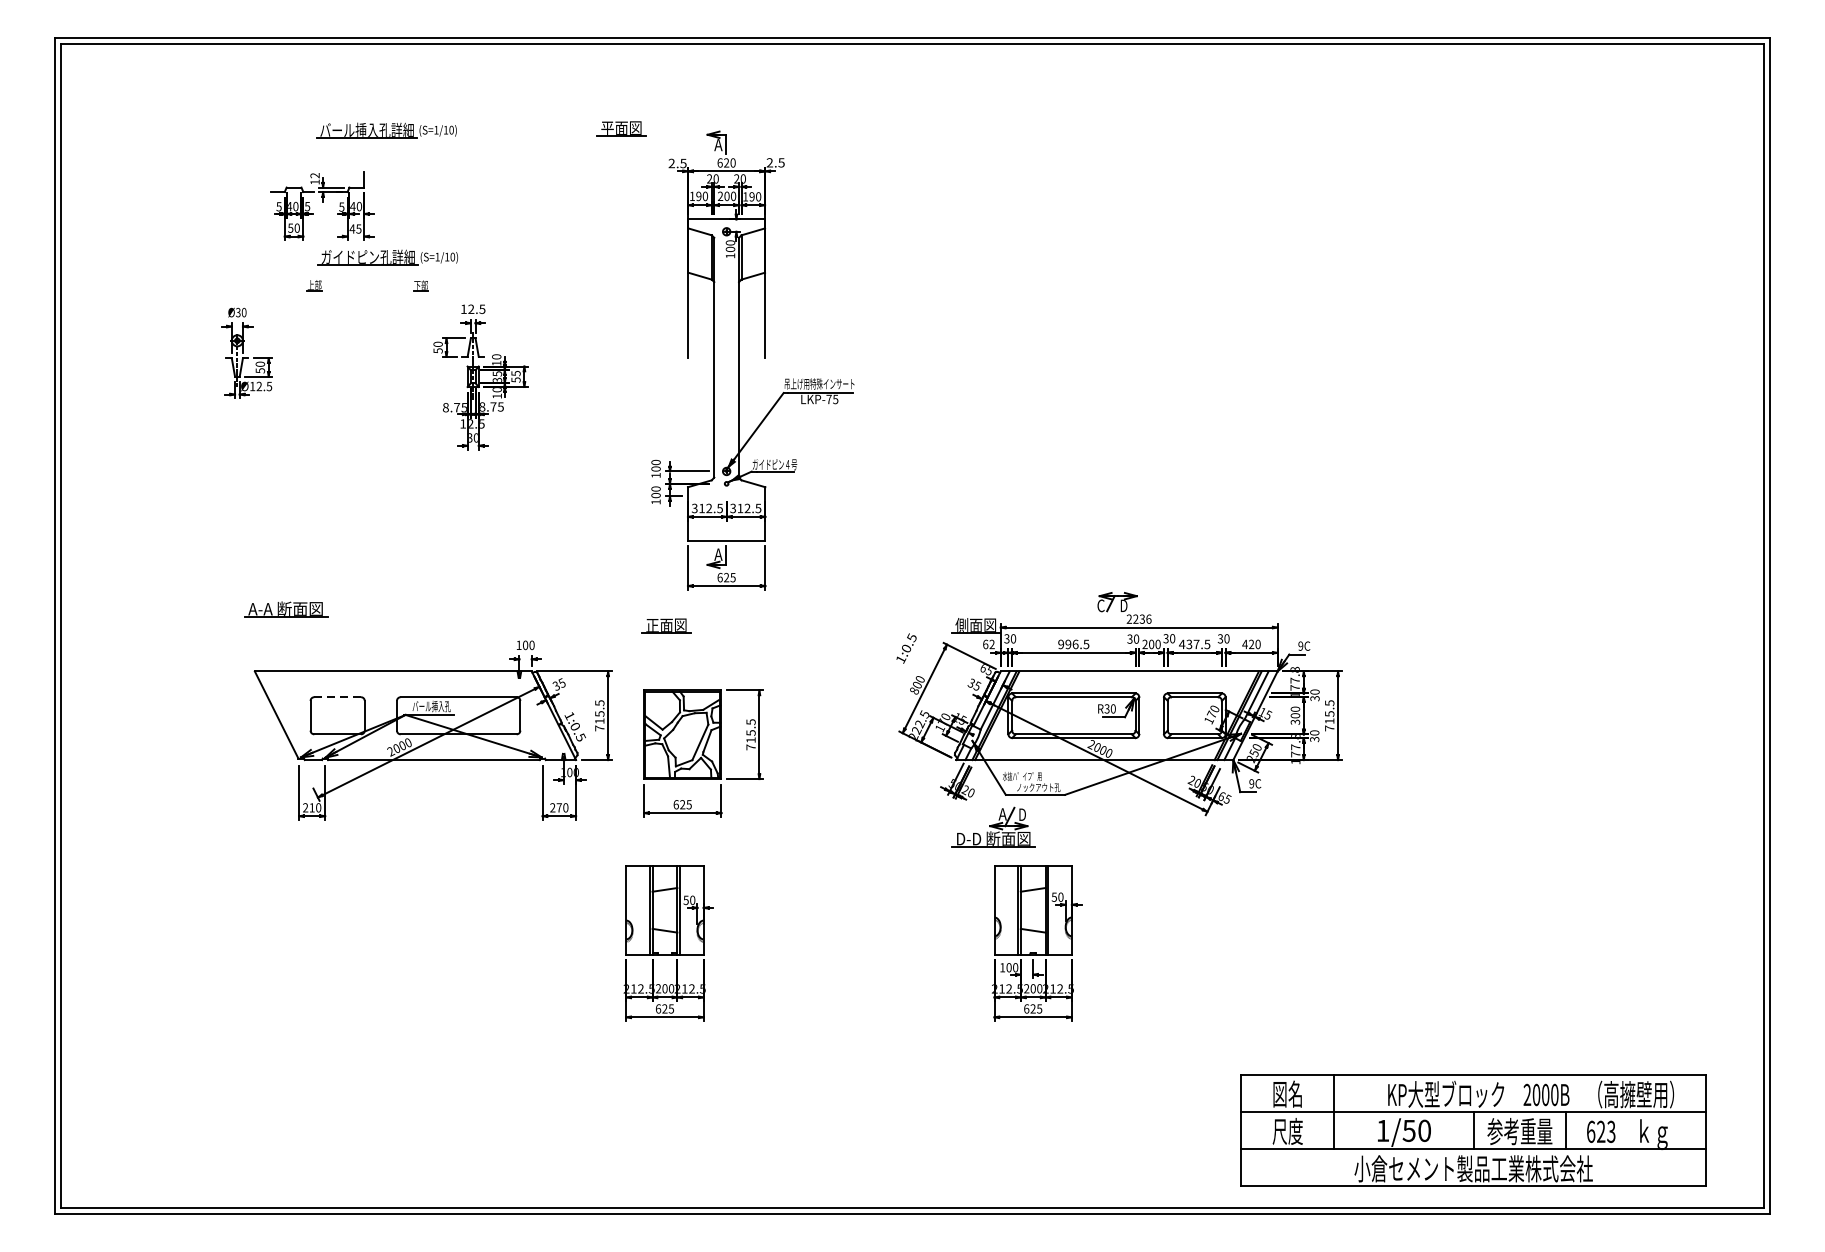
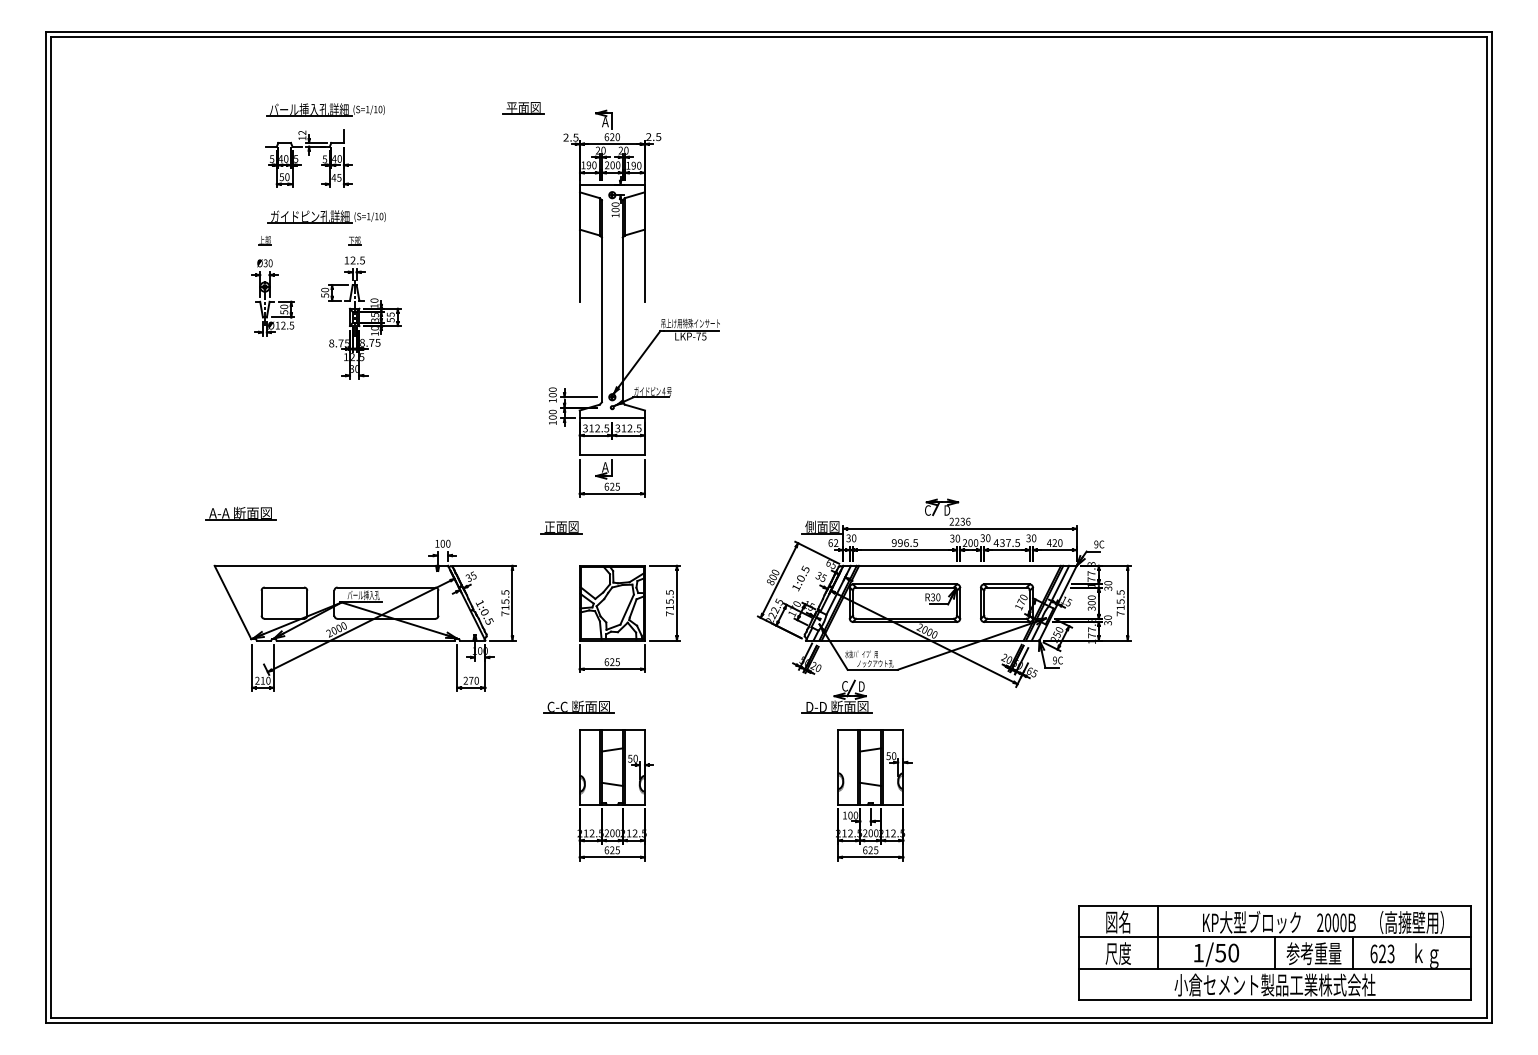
part: (322, 206) -> (308, 158), moved
part: (246, 353) -> (272, 297), moved
part: (481, 376) -> (361, 317), moved
line: (725, 496) -> (611, 418), added
text: (905, 648) -> (800, 578), moved
line: (337, 697) -> (284, 587), dashed -> solid
part: (703, 752) -> (629, 618), moved
text: (1002, 814) -> (844, 686), A -> C
part: (686, 838) -> (578, 706), added
part: (668, 943) -> (615, 795), moved
part: (1473, 1130) -> (1274, 952), moved

